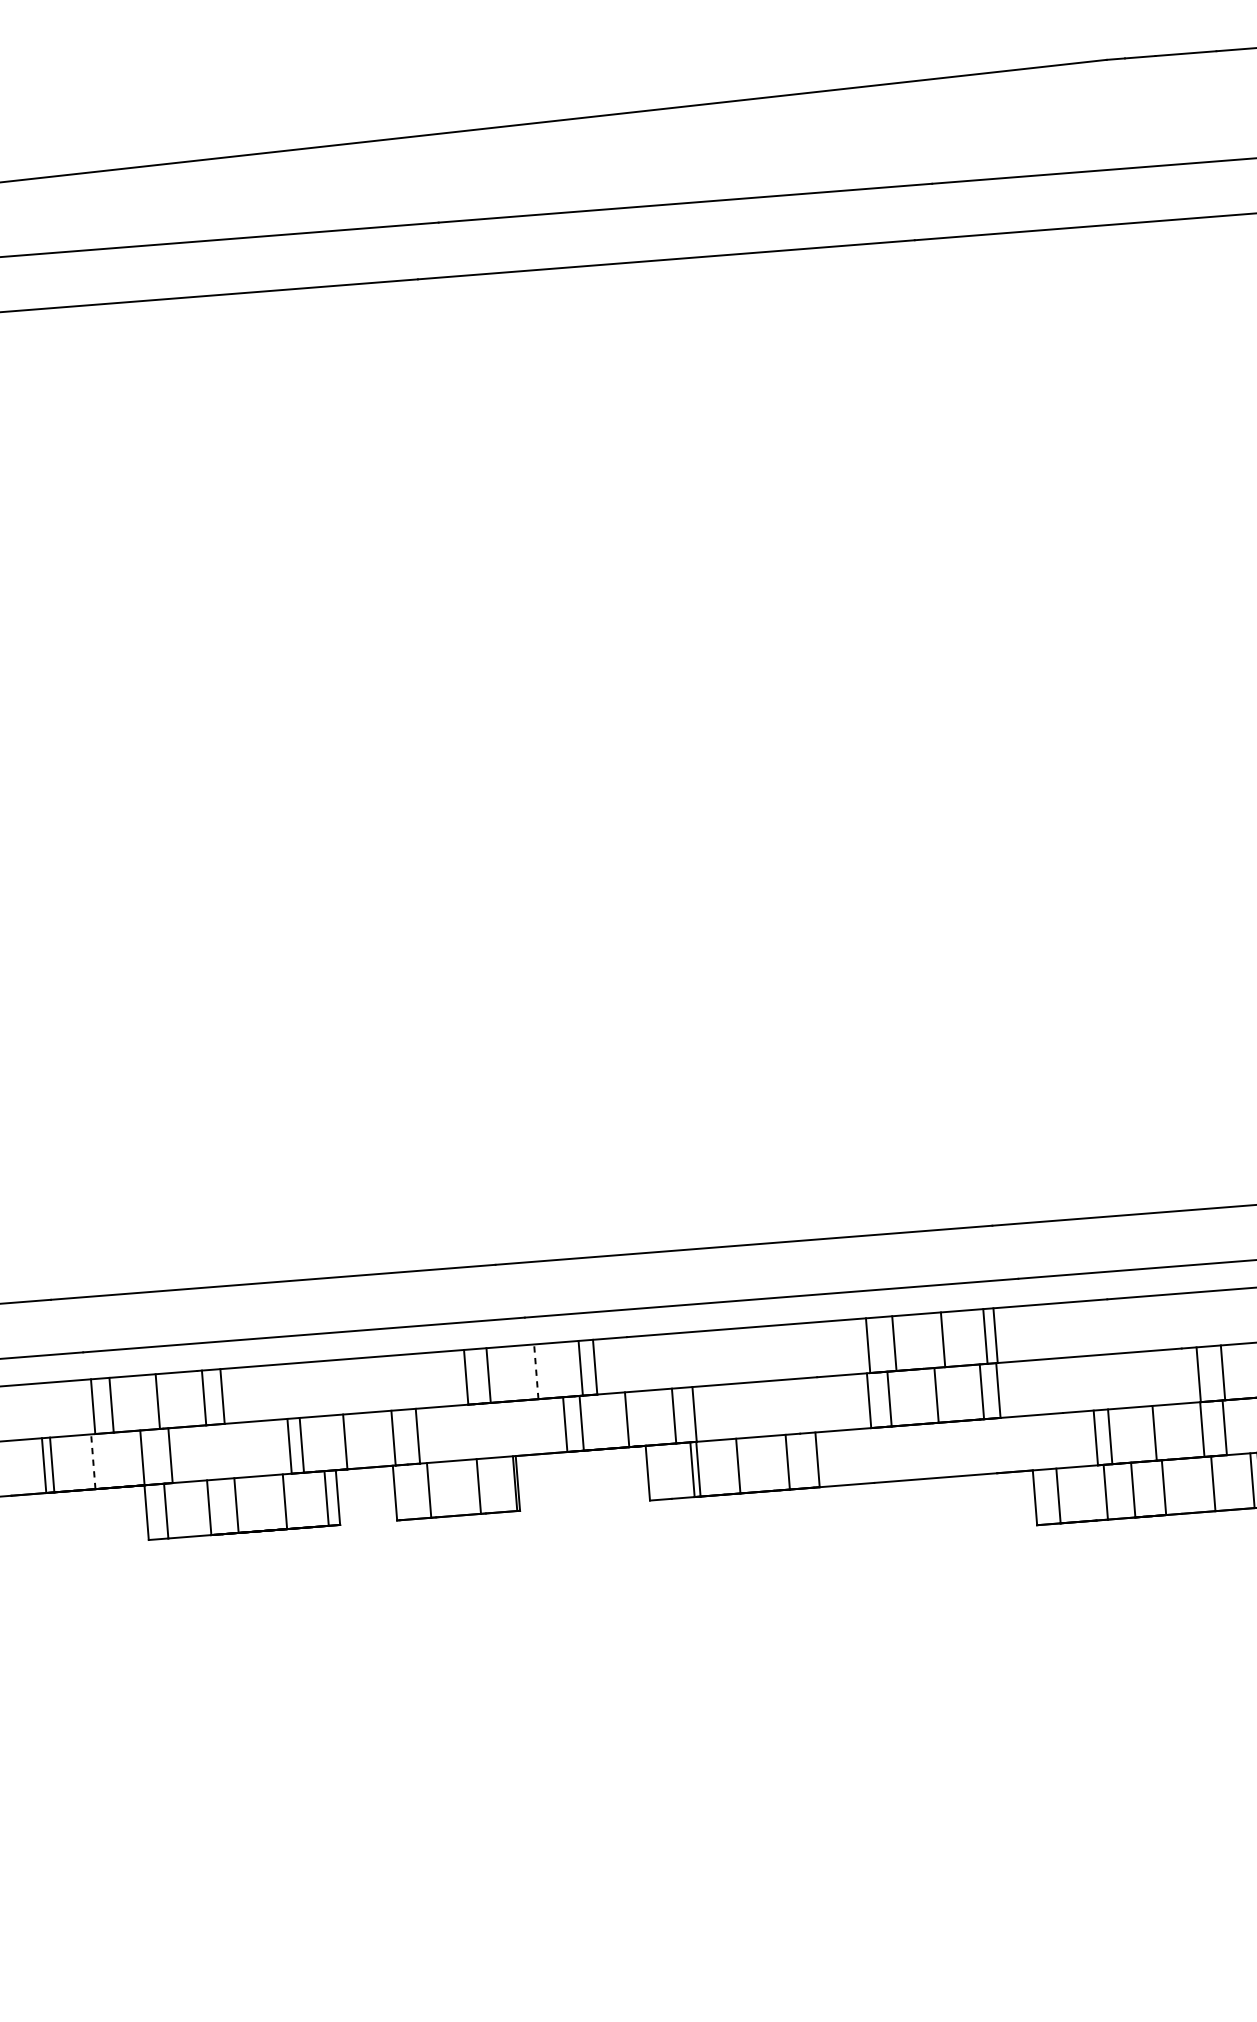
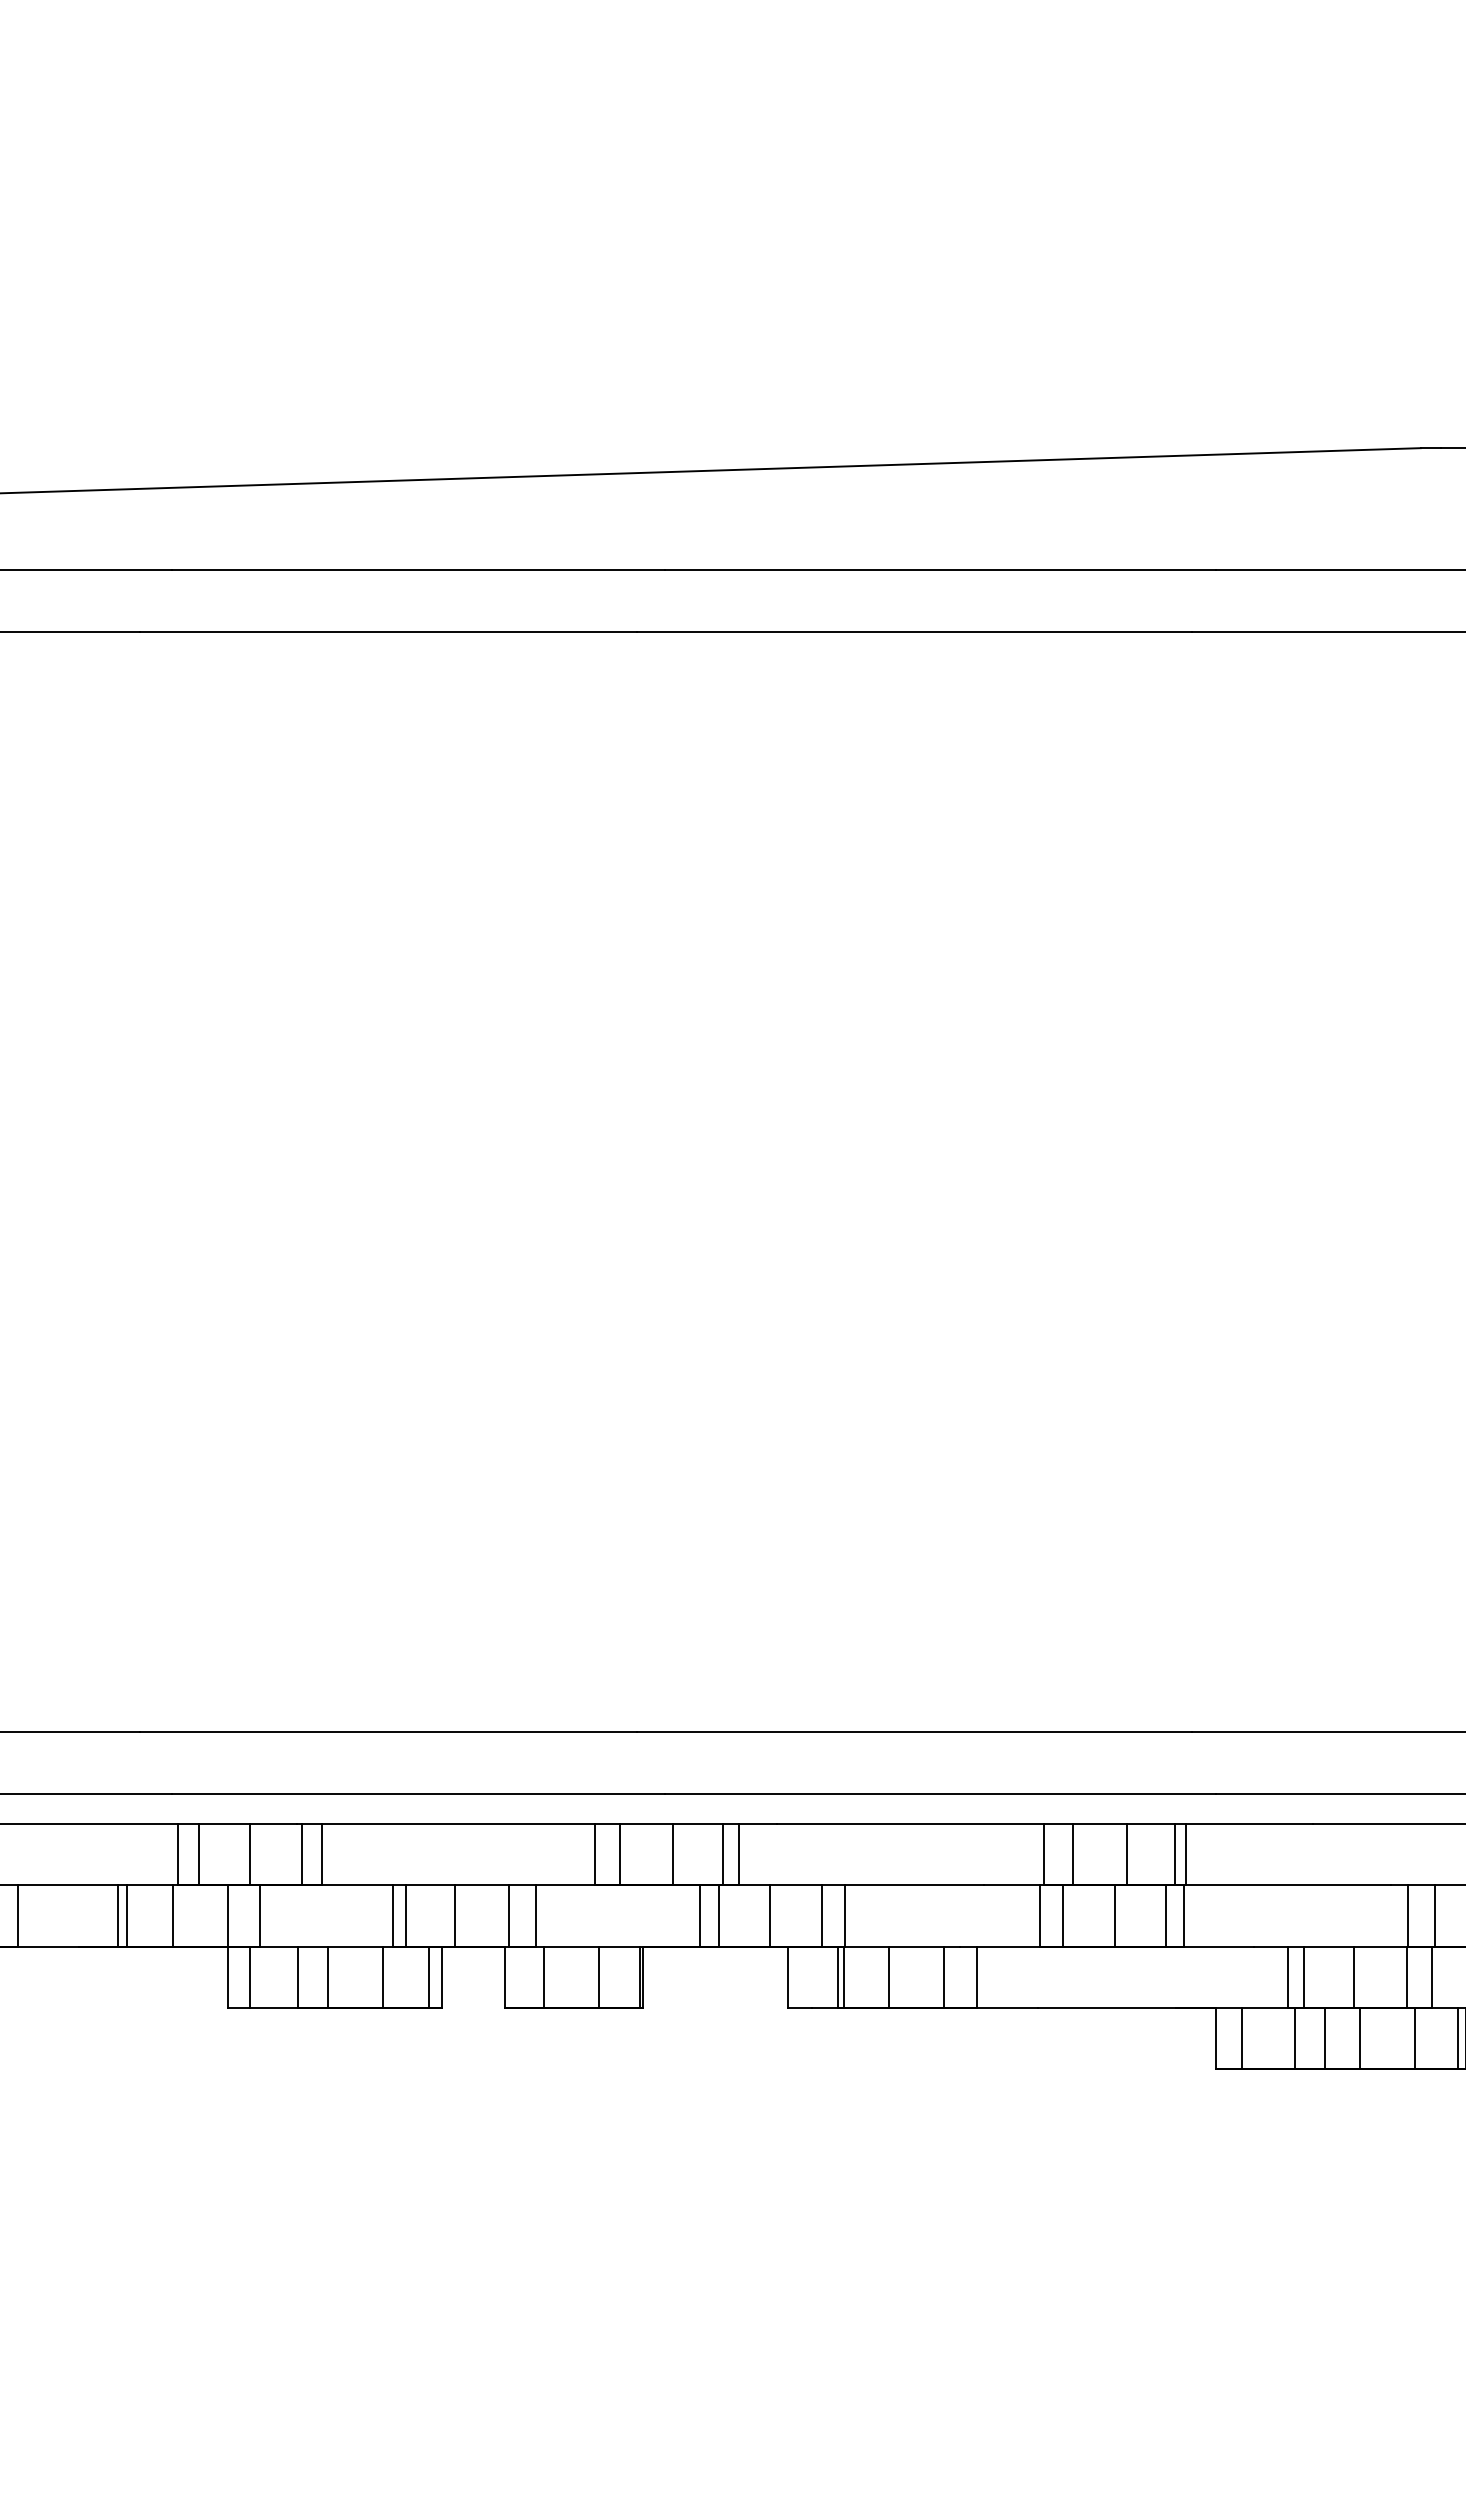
line: (535, 1371) -> (672, 1854), dashed -> solid
line: (93, 1461) -> (173, 1915), dashed -> solid

